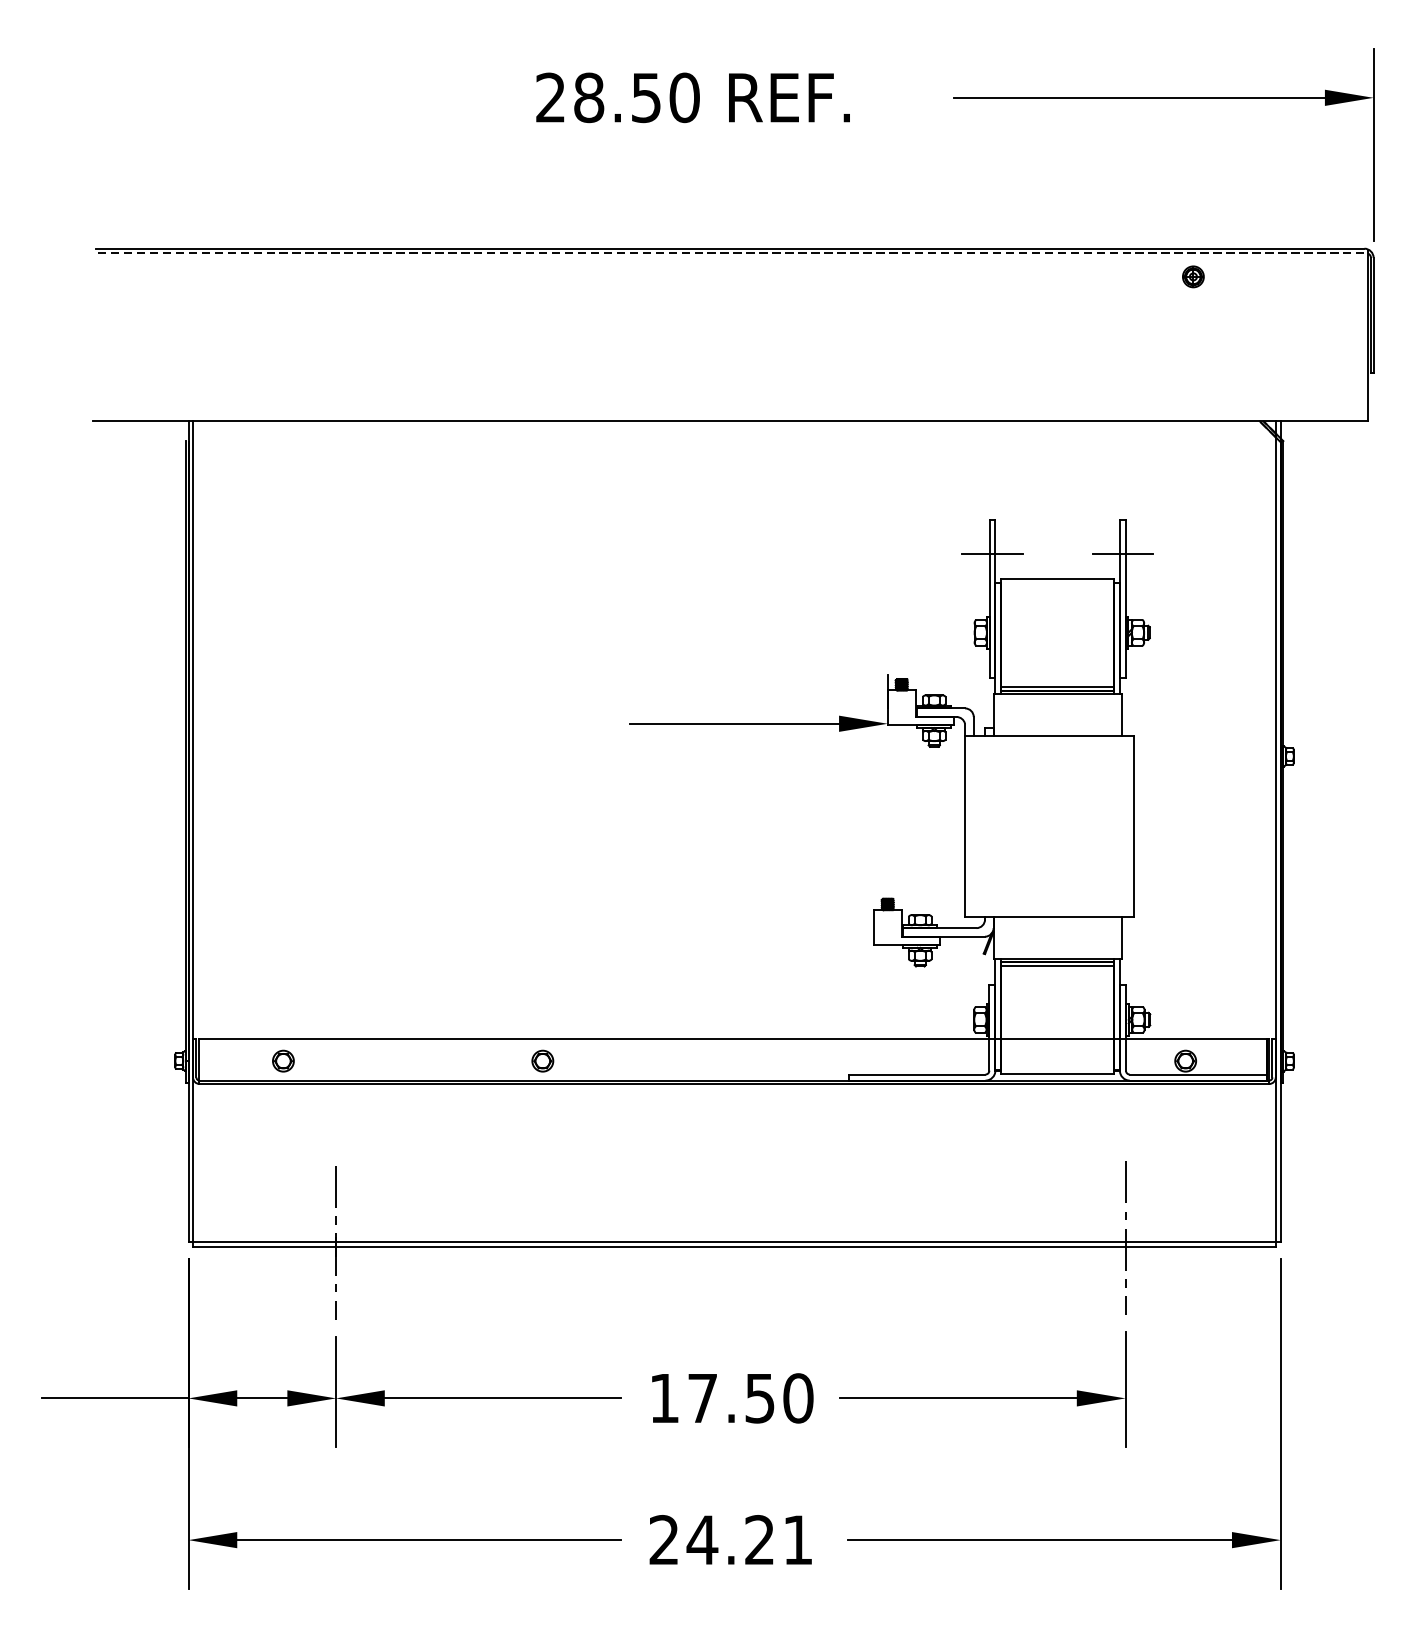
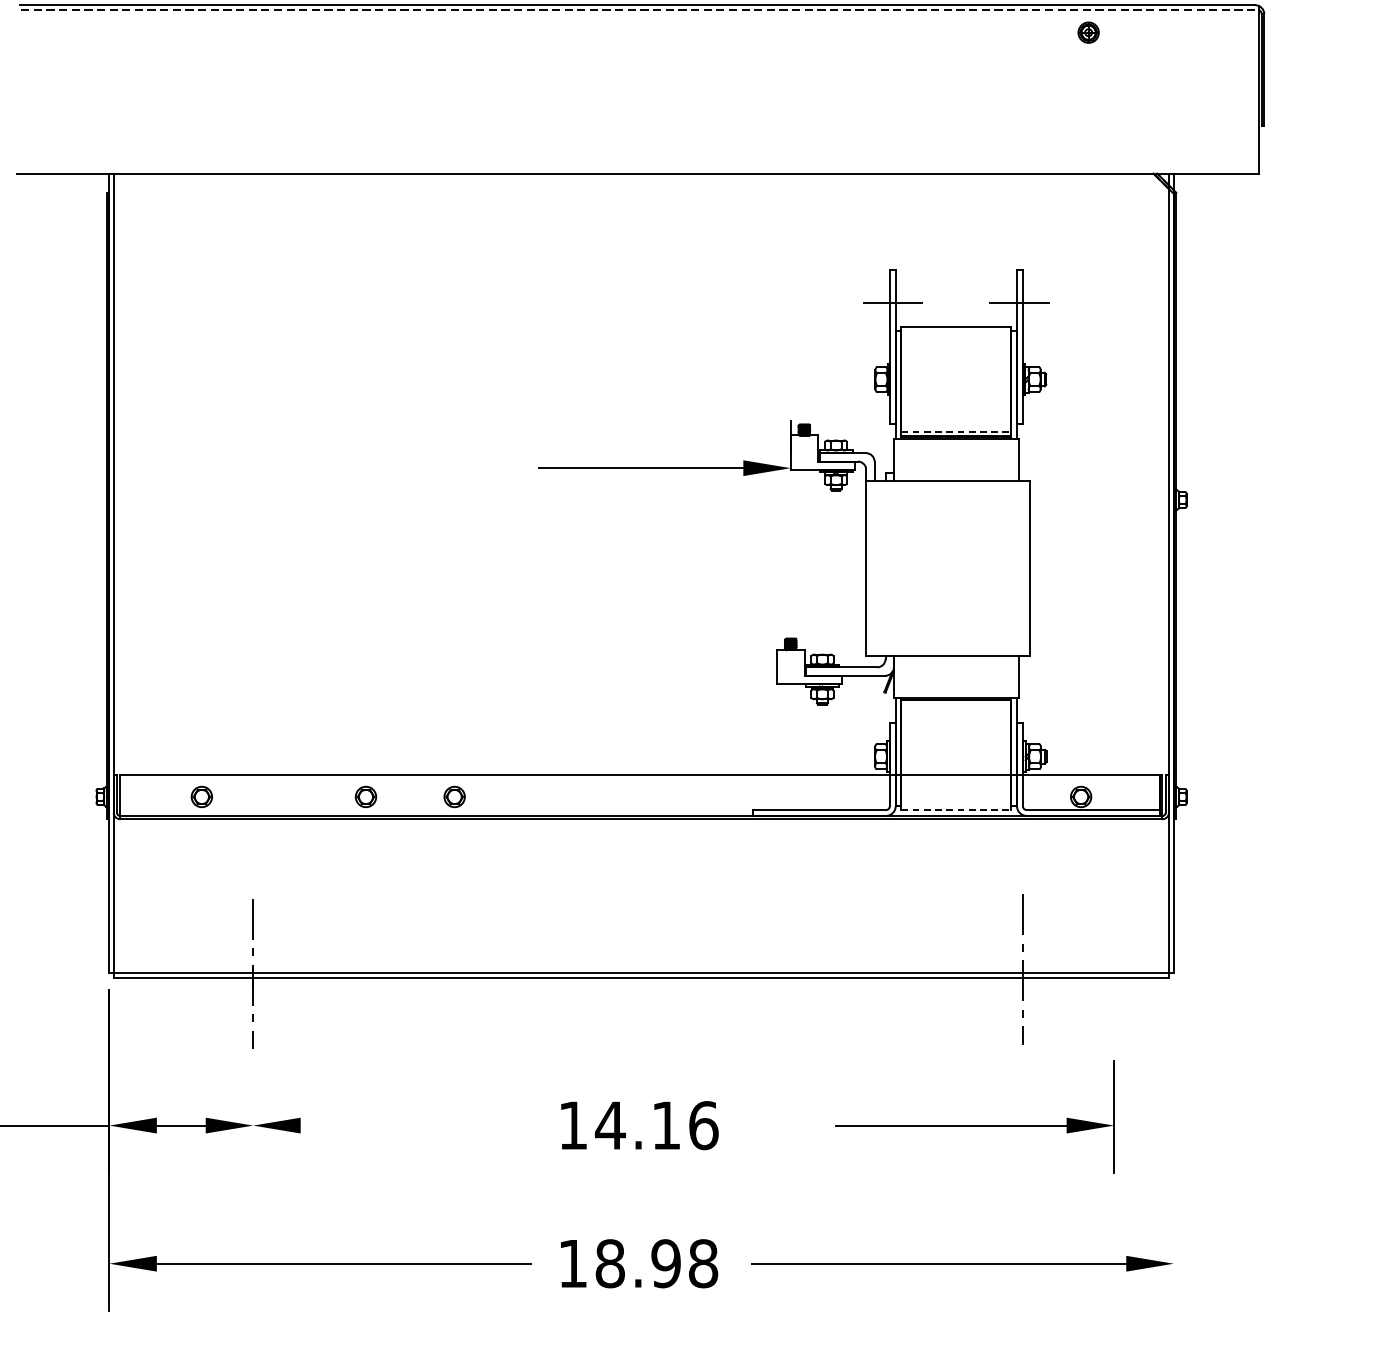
line: (1058, 686) -> (957, 431), solid -> dashed
line: (1057, 965) -> (956, 703), removed
part: (451, 1060) -> (365, 796), added
line: (1058, 1074) -> (957, 809), solid -> dashed
line: (336, 1392) -> (253, 1119), removed
part: (982, 1397) -> (974, 1124), moved
line: (502, 1398) -> (415, 1125), removed
text: (749, 1398) -> (656, 1125), 17.50 -> 14.16
line: (1280, 1423) -> (1173, 1150), removed
text: (731, 1540) -> (638, 1264), 24.21 -> 18.98

